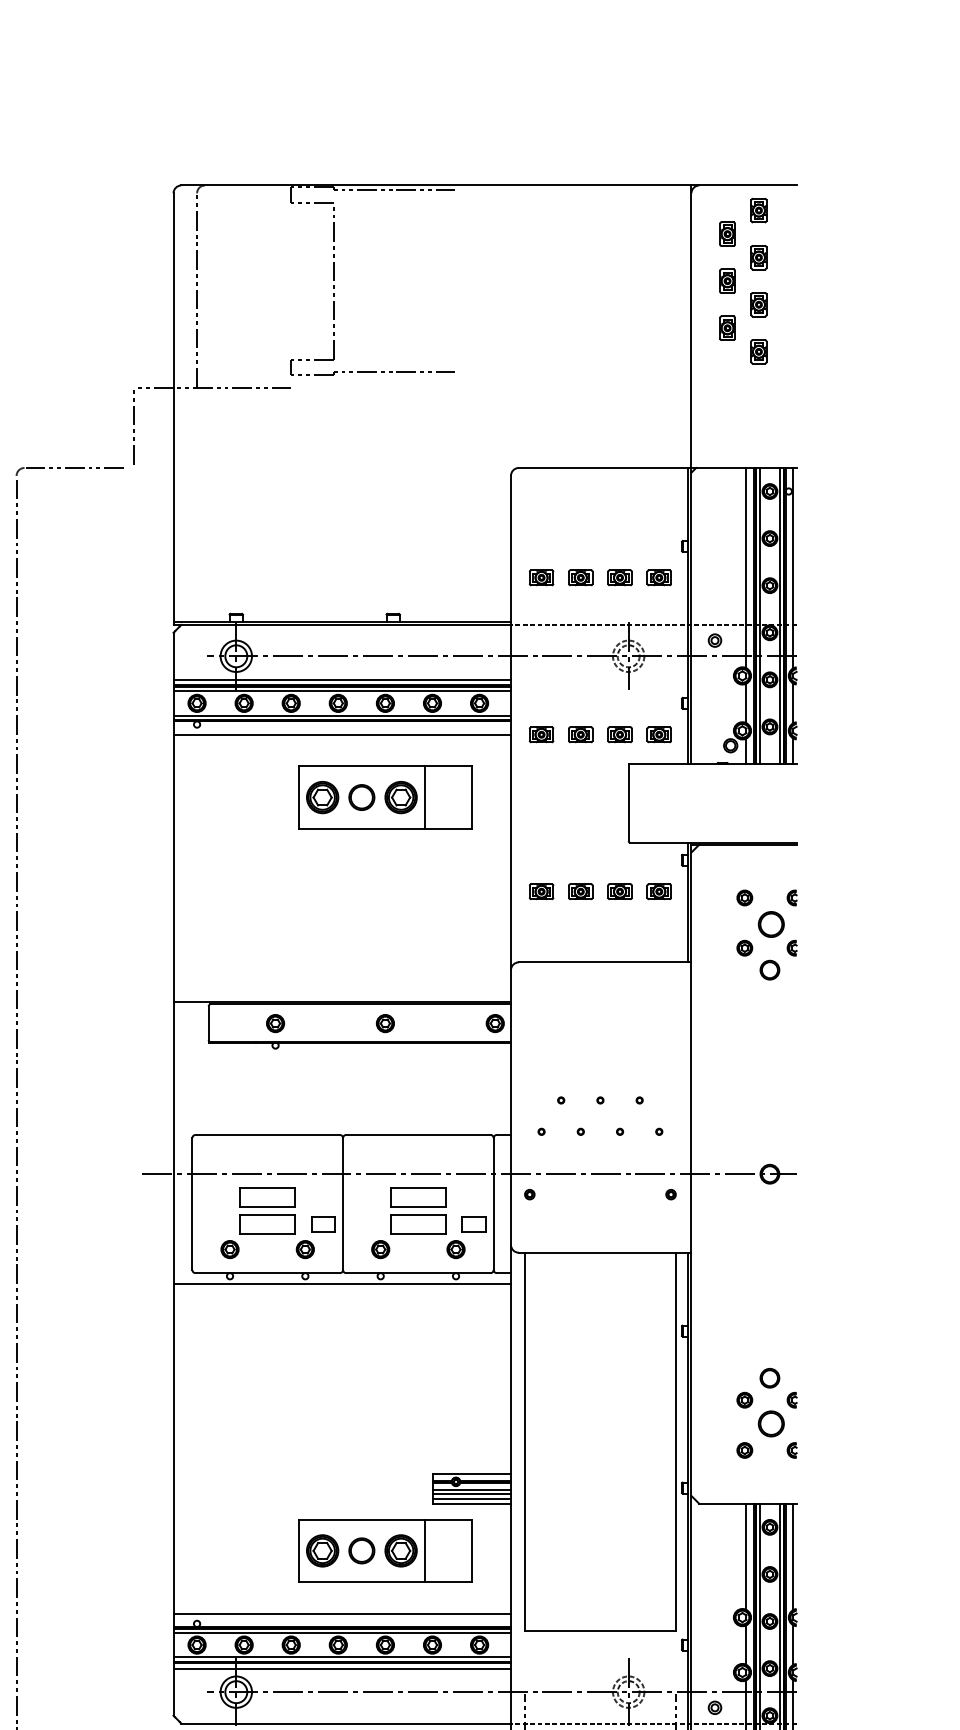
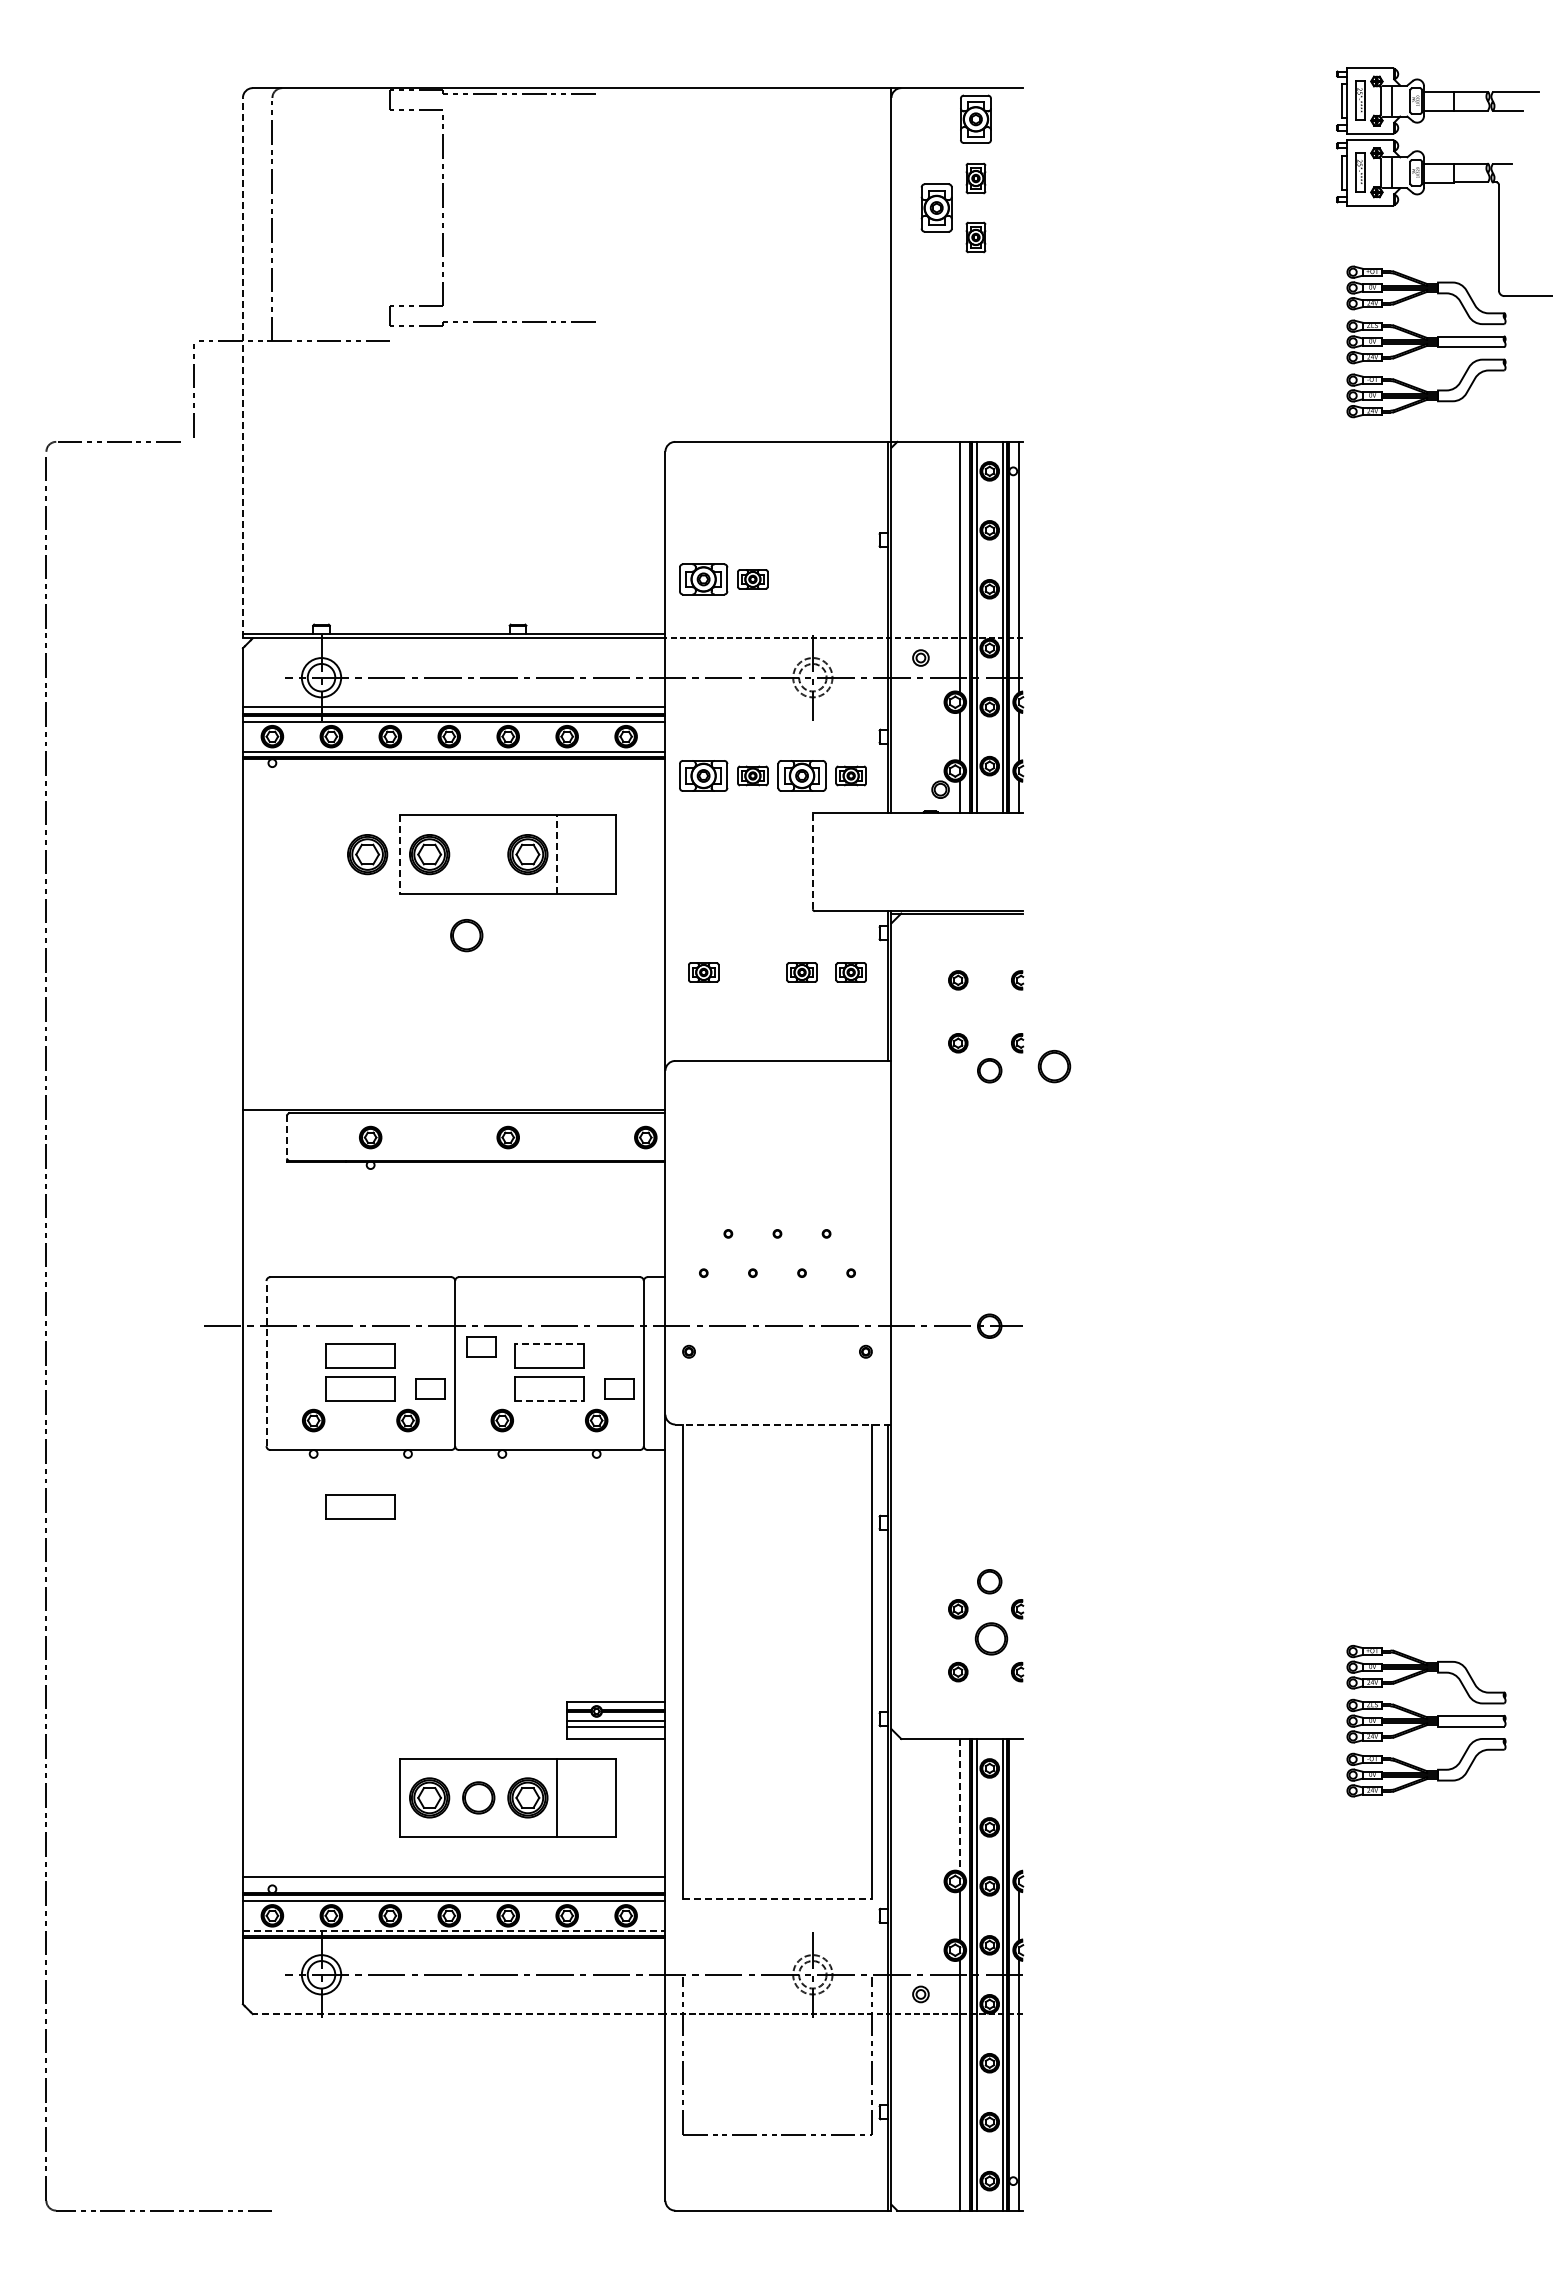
part: (758, 210) -> (975, 119), size x1.6
part: (727, 233) -> (936, 148), removed
part: (727, 280) -> (936, 207), size x1.6
part: (727, 327) -> (936, 266), removed
part: (758, 351) -> (975, 295), removed
line: (173, 408) -> (242, 367), solid -> dashed
part: (541, 577) -> (703, 579), size x1.6
part: (619, 577) -> (801, 579), removed
part: (658, 577) -> (850, 579), removed
line: (341, 734) -> (453, 775), removed
part: (541, 734) -> (703, 775), size x1.6
part: (619, 734) -> (801, 775), size x1.6
part: (273, 797) -> (367, 854), added
part: (361, 797) -> (466, 935), moved
line: (424, 797) -> (557, 854), solid -> dashed
line: (299, 798) -> (400, 855), solid -> dashed
line: (628, 802) -> (812, 860), solid -> dashed
part: (580, 891) -> (752, 972), removed
part: (771, 924) -> (1054, 1066), moved
line: (209, 1023) -> (287, 1137), solid -> dashed
line: (418, 1188) -> (549, 1343), solid -> dashed
part: (364, 1190) -> (481, 1346), added
line: (192, 1203) -> (266, 1363), solid -> dashed
line: (419, 1233) -> (550, 1400), solid -> dashed
line: (604, 1252) -> (782, 1424), solid -> dashed
line: (341, 1283) -> (453, 1463), removed
part: (267, 1318) -> (360, 1506), added
line: (471, 1499) -> (616, 1733), removed
line: (746, 1556) -> (960, 1805), solid -> dashed
line: (793, 1556) -> (1019, 1804), removed
line: (600, 1631) -> (777, 1898), solid -> dashed
line: (342, 1657) -> (454, 1931), solid -> dashed
line: (341, 1668) -> (453, 1945), removed
line: (345, 1723) -> (458, 2014), solid -> dashed

